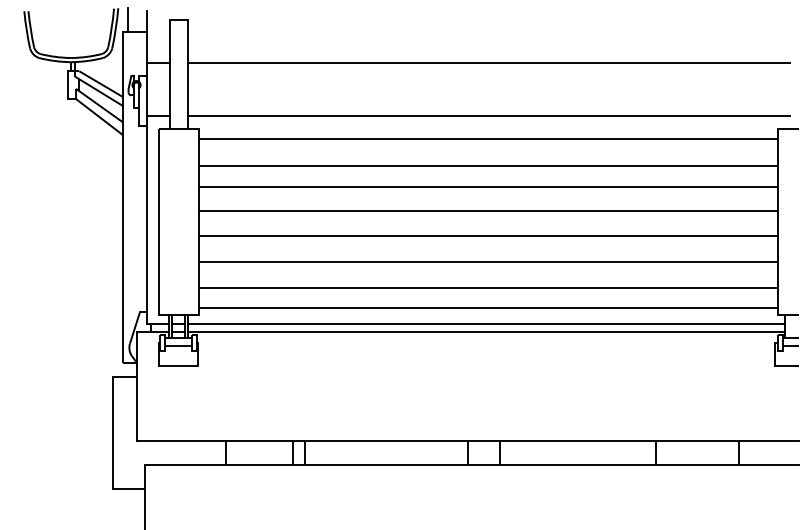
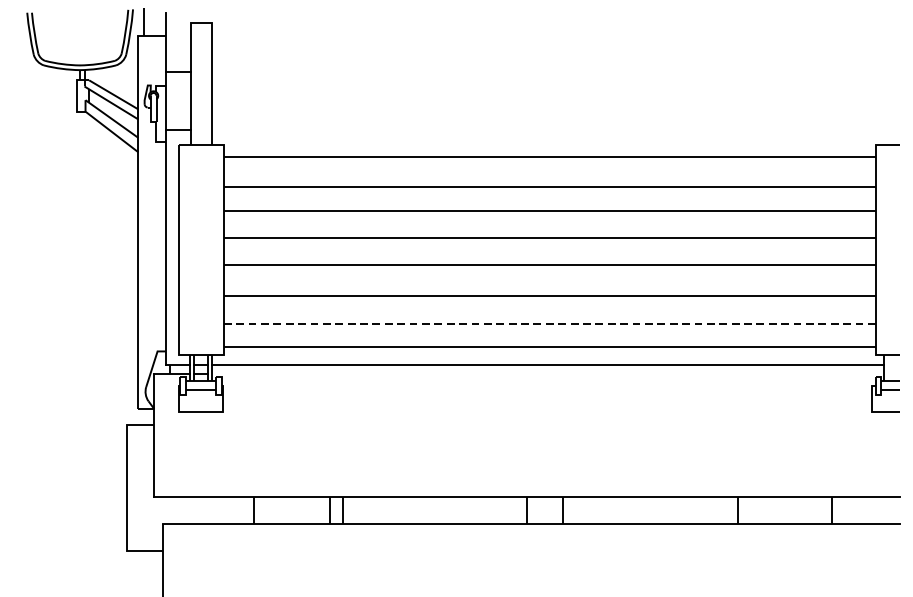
line: (489, 63) -> (551, 71), removed
line: (489, 115) -> (551, 130), removed
line: (488, 287) -> (549, 323), solid -> dashed
line: (486, 332) -> (547, 374), removed

